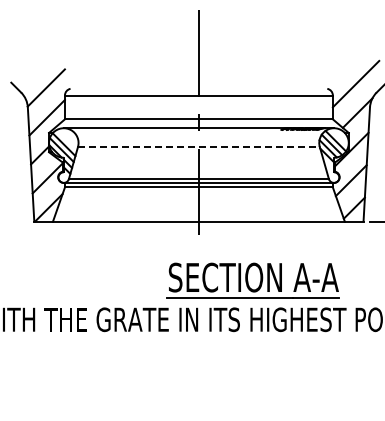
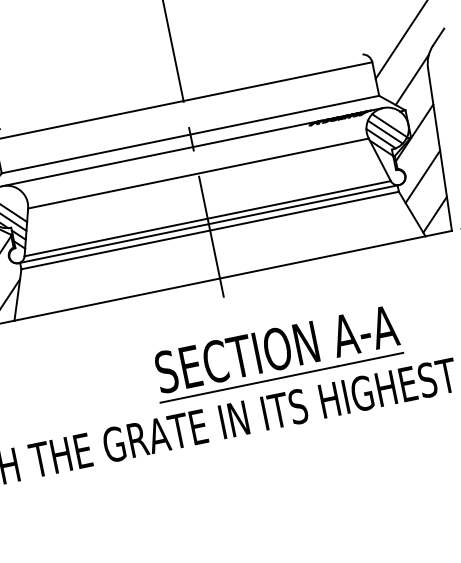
line: (198, 147) -> (198, 174), dashed -> solid
part: (252, 280) -> (275, 353), moved

